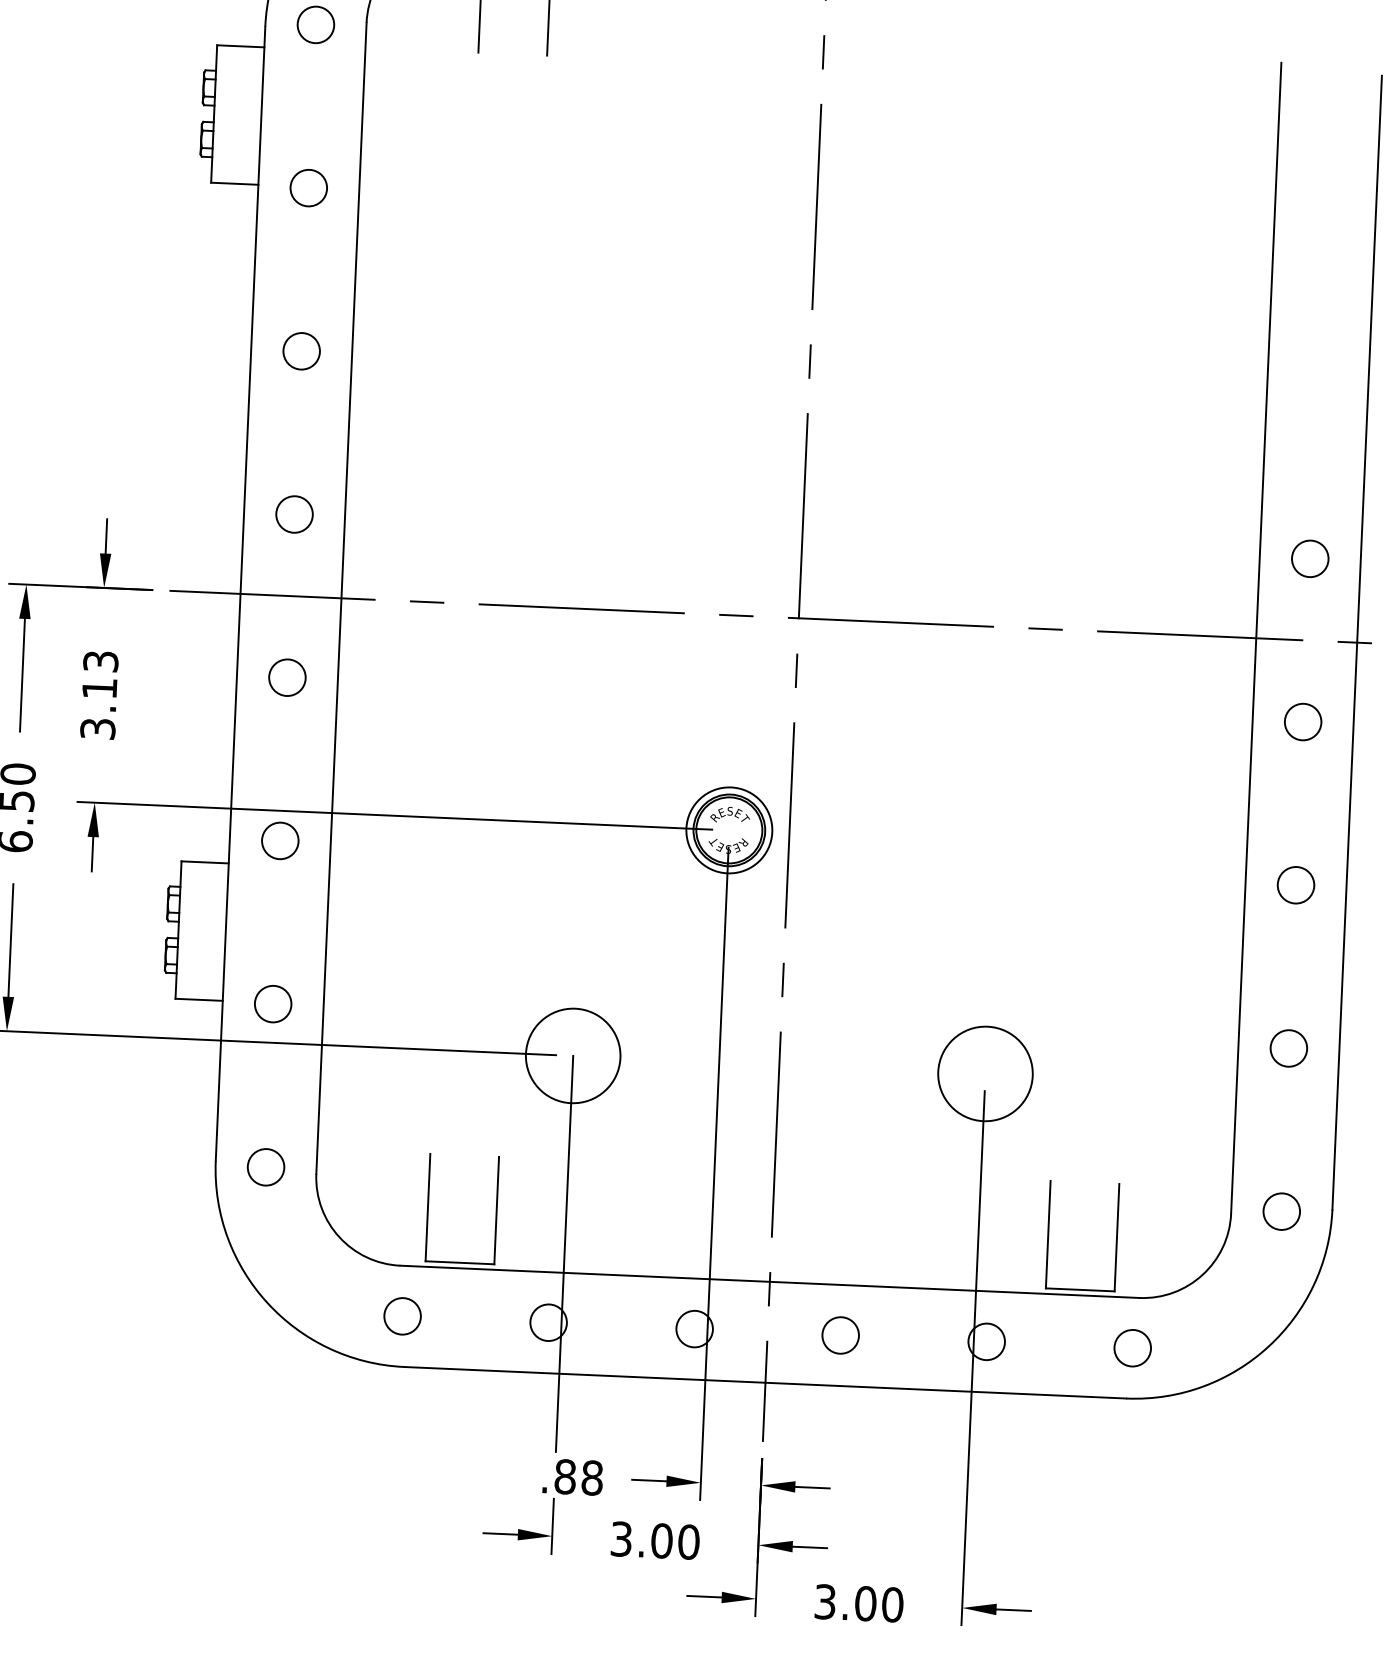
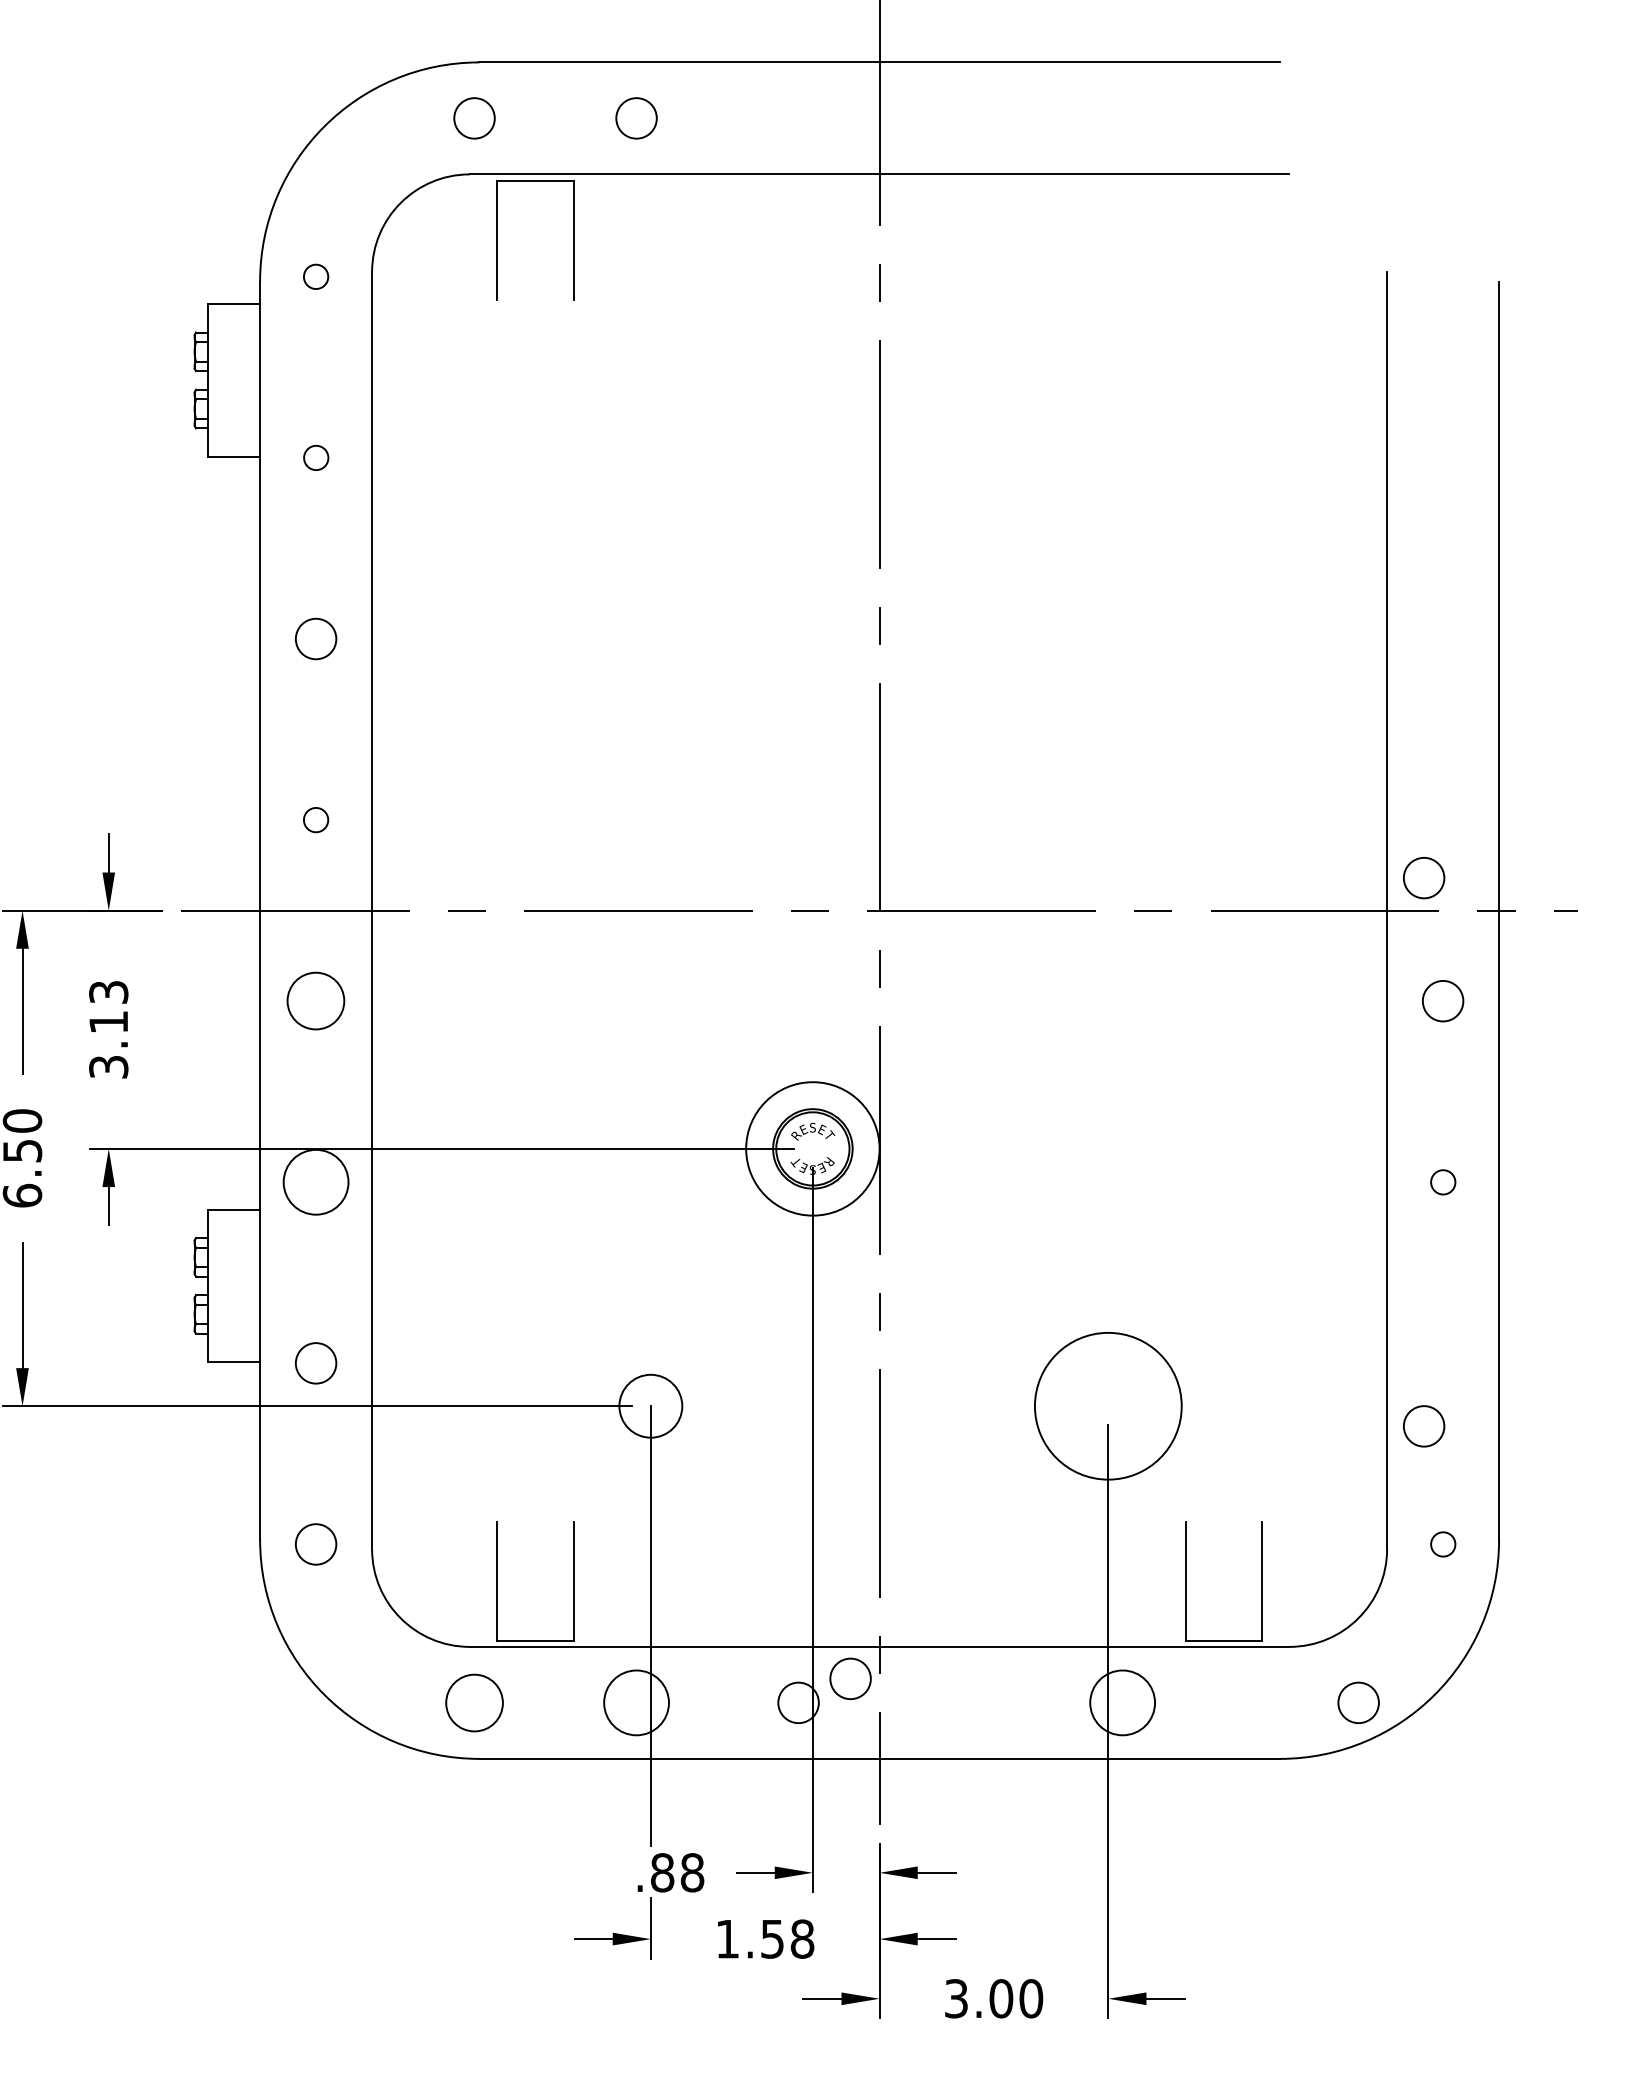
circle: (315, 24) -> (315, 276), size x0.6
circle: (309, 187) -> (316, 457), size x0.6
circle: (294, 513) -> (315, 819), size x0.6
circle: (1310, 559) -> (1424, 878), moved
circle: (287, 678) -> (316, 1001), size x1.4
circle: (729, 830) -> (812, 1148), size x1.4
circle: (279, 841) -> (315, 1182), size x1.6
circle: (1296, 885) -> (1443, 1182), size x0.6
circle: (1289, 1048) -> (1424, 1426), moved
circle: (572, 1055) -> (650, 1405), size x0.6
circle: (984, 1073) -> (1107, 1405), size x1.4
circle: (1282, 1211) -> (1443, 1544), size x0.6
circle: (402, 1316) -> (474, 1702), size x1.4
circle: (548, 1322) -> (636, 1702), size x1.6
circle: (840, 1335) -> (850, 1678), moved
circle: (986, 1341) -> (1122, 1702), size x1.6
circle: (1132, 1347) -> (1358, 1702), moved
text: (655, 1540) -> (765, 1938), 3.00 -> 1.58

